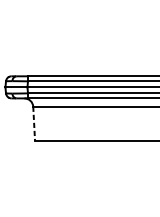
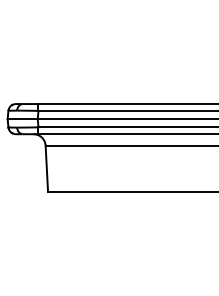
line: (33, 124) -> (46, 169), dashed -> solid

